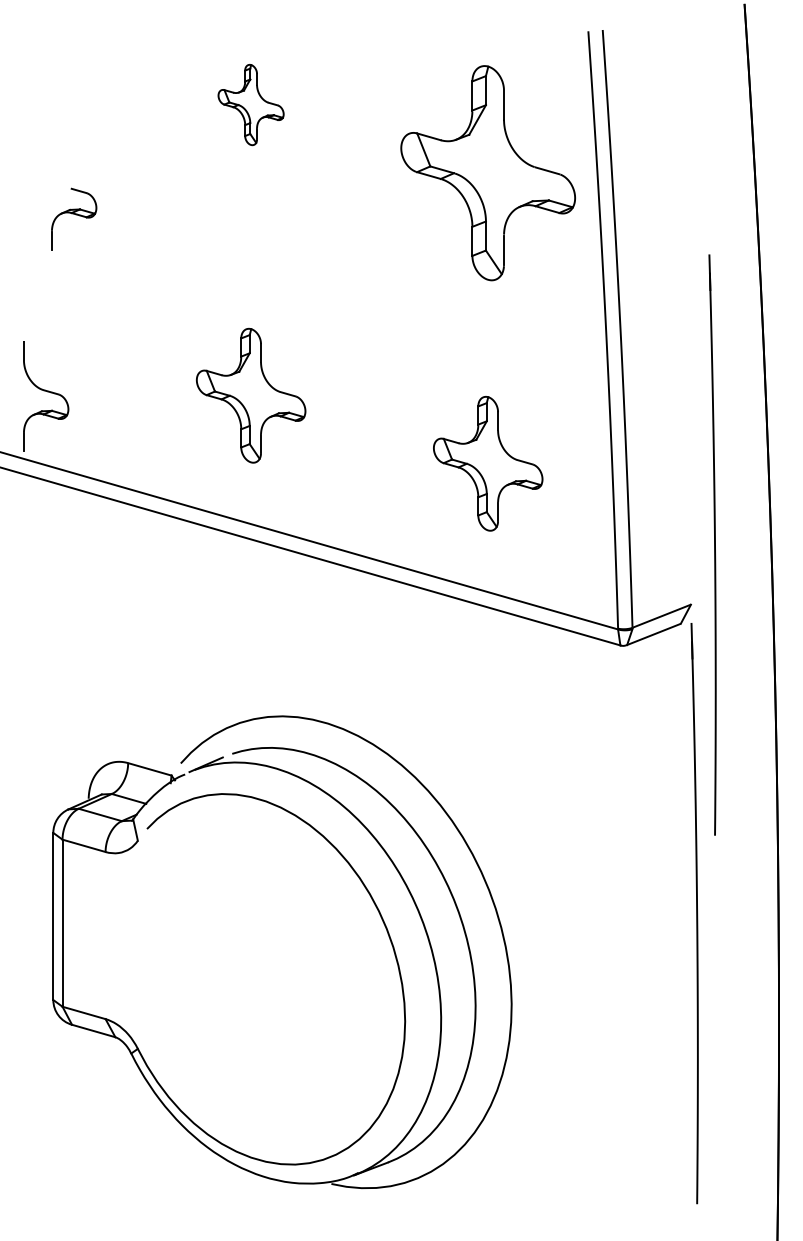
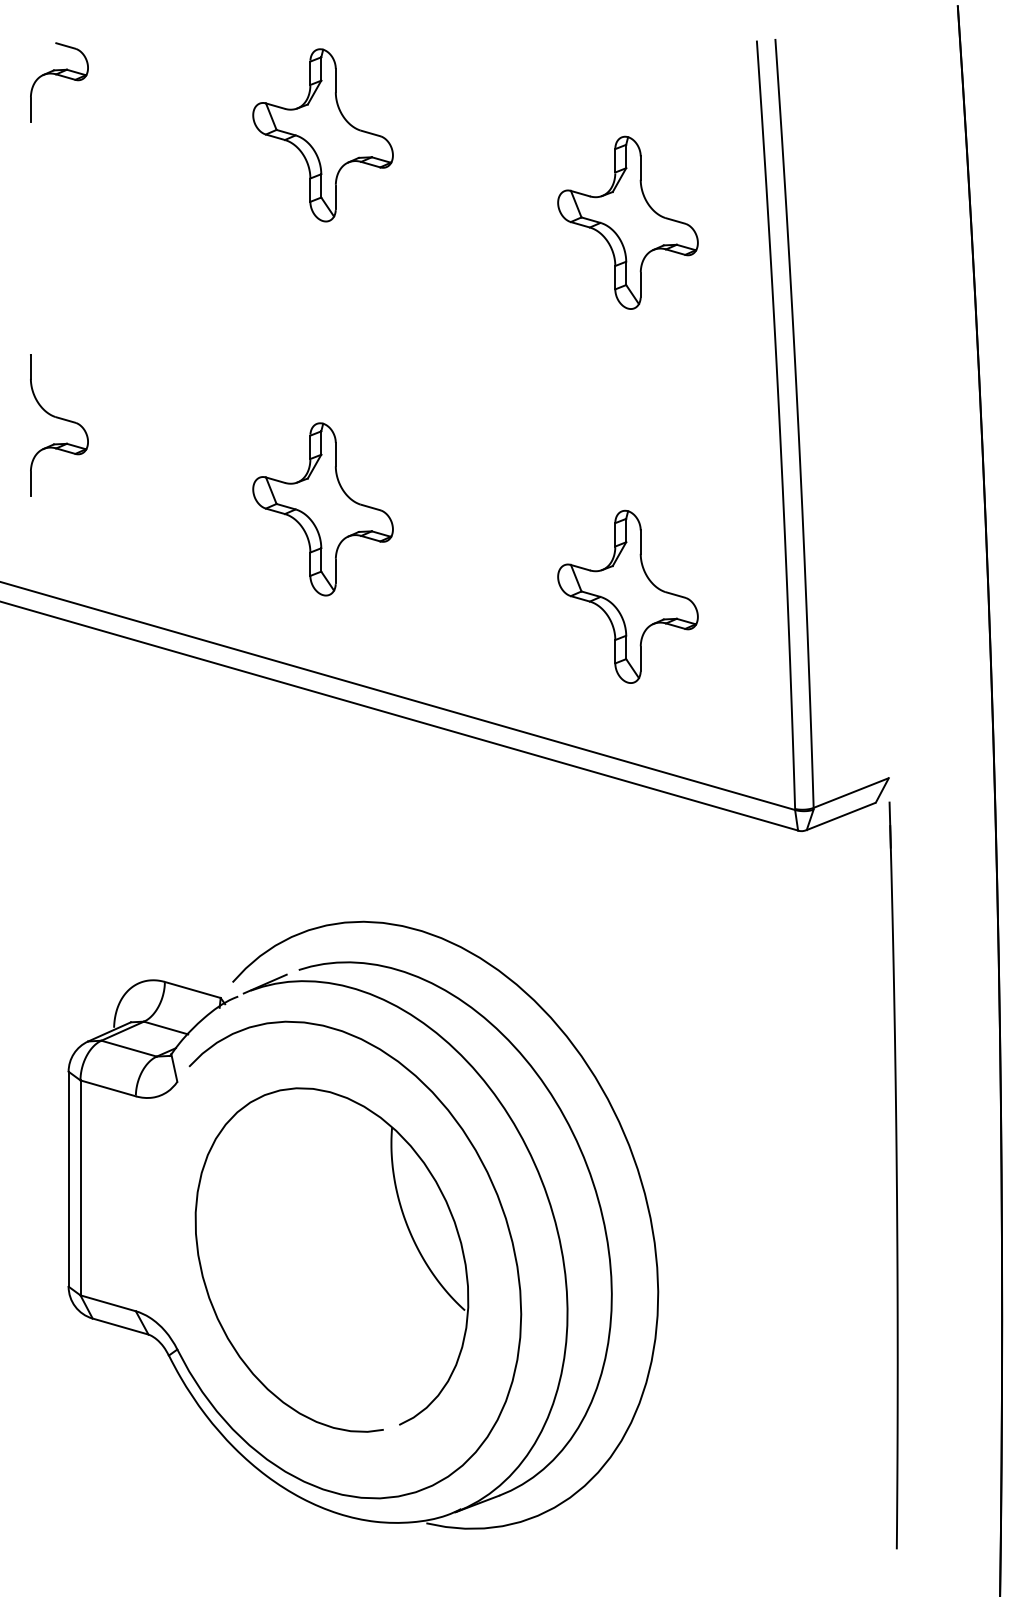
part: (250, 105) -> (322, 135), size x1.67
part: (487, 172) -> (627, 222), size x0.62
part: (74, 219) -> (59, 82), moved
part: (46, 396) -> (59, 425), moved
part: (712, 545) -> (916, 701), removed
part: (316, 955) -> (407, 1229), added

